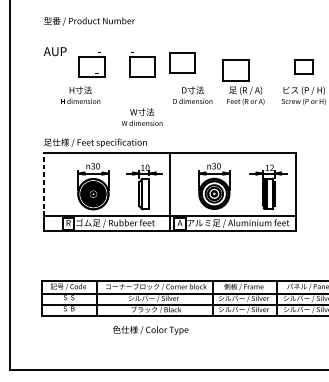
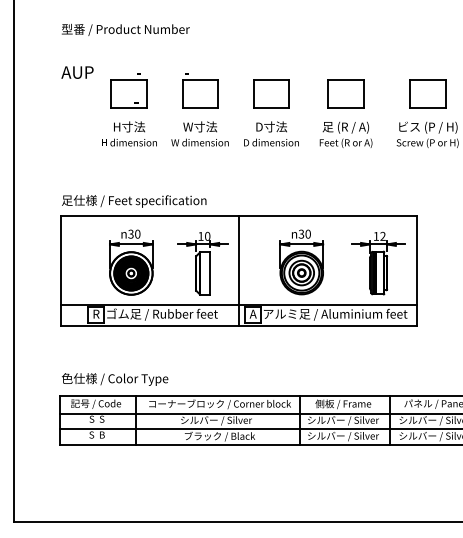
part: (182, 62) -> (271, 93), moved
part: (303, 66) -> (427, 93), size x1.43
part: (235, 70) -> (345, 93), moved
text: (80, 94) -> (129, 133), moved
text: (141, 116) -> (199, 133), moved
line: (43, 184) -> (61, 259), dashed -> solid
text: (151, 330) -> (115, 379), moved

